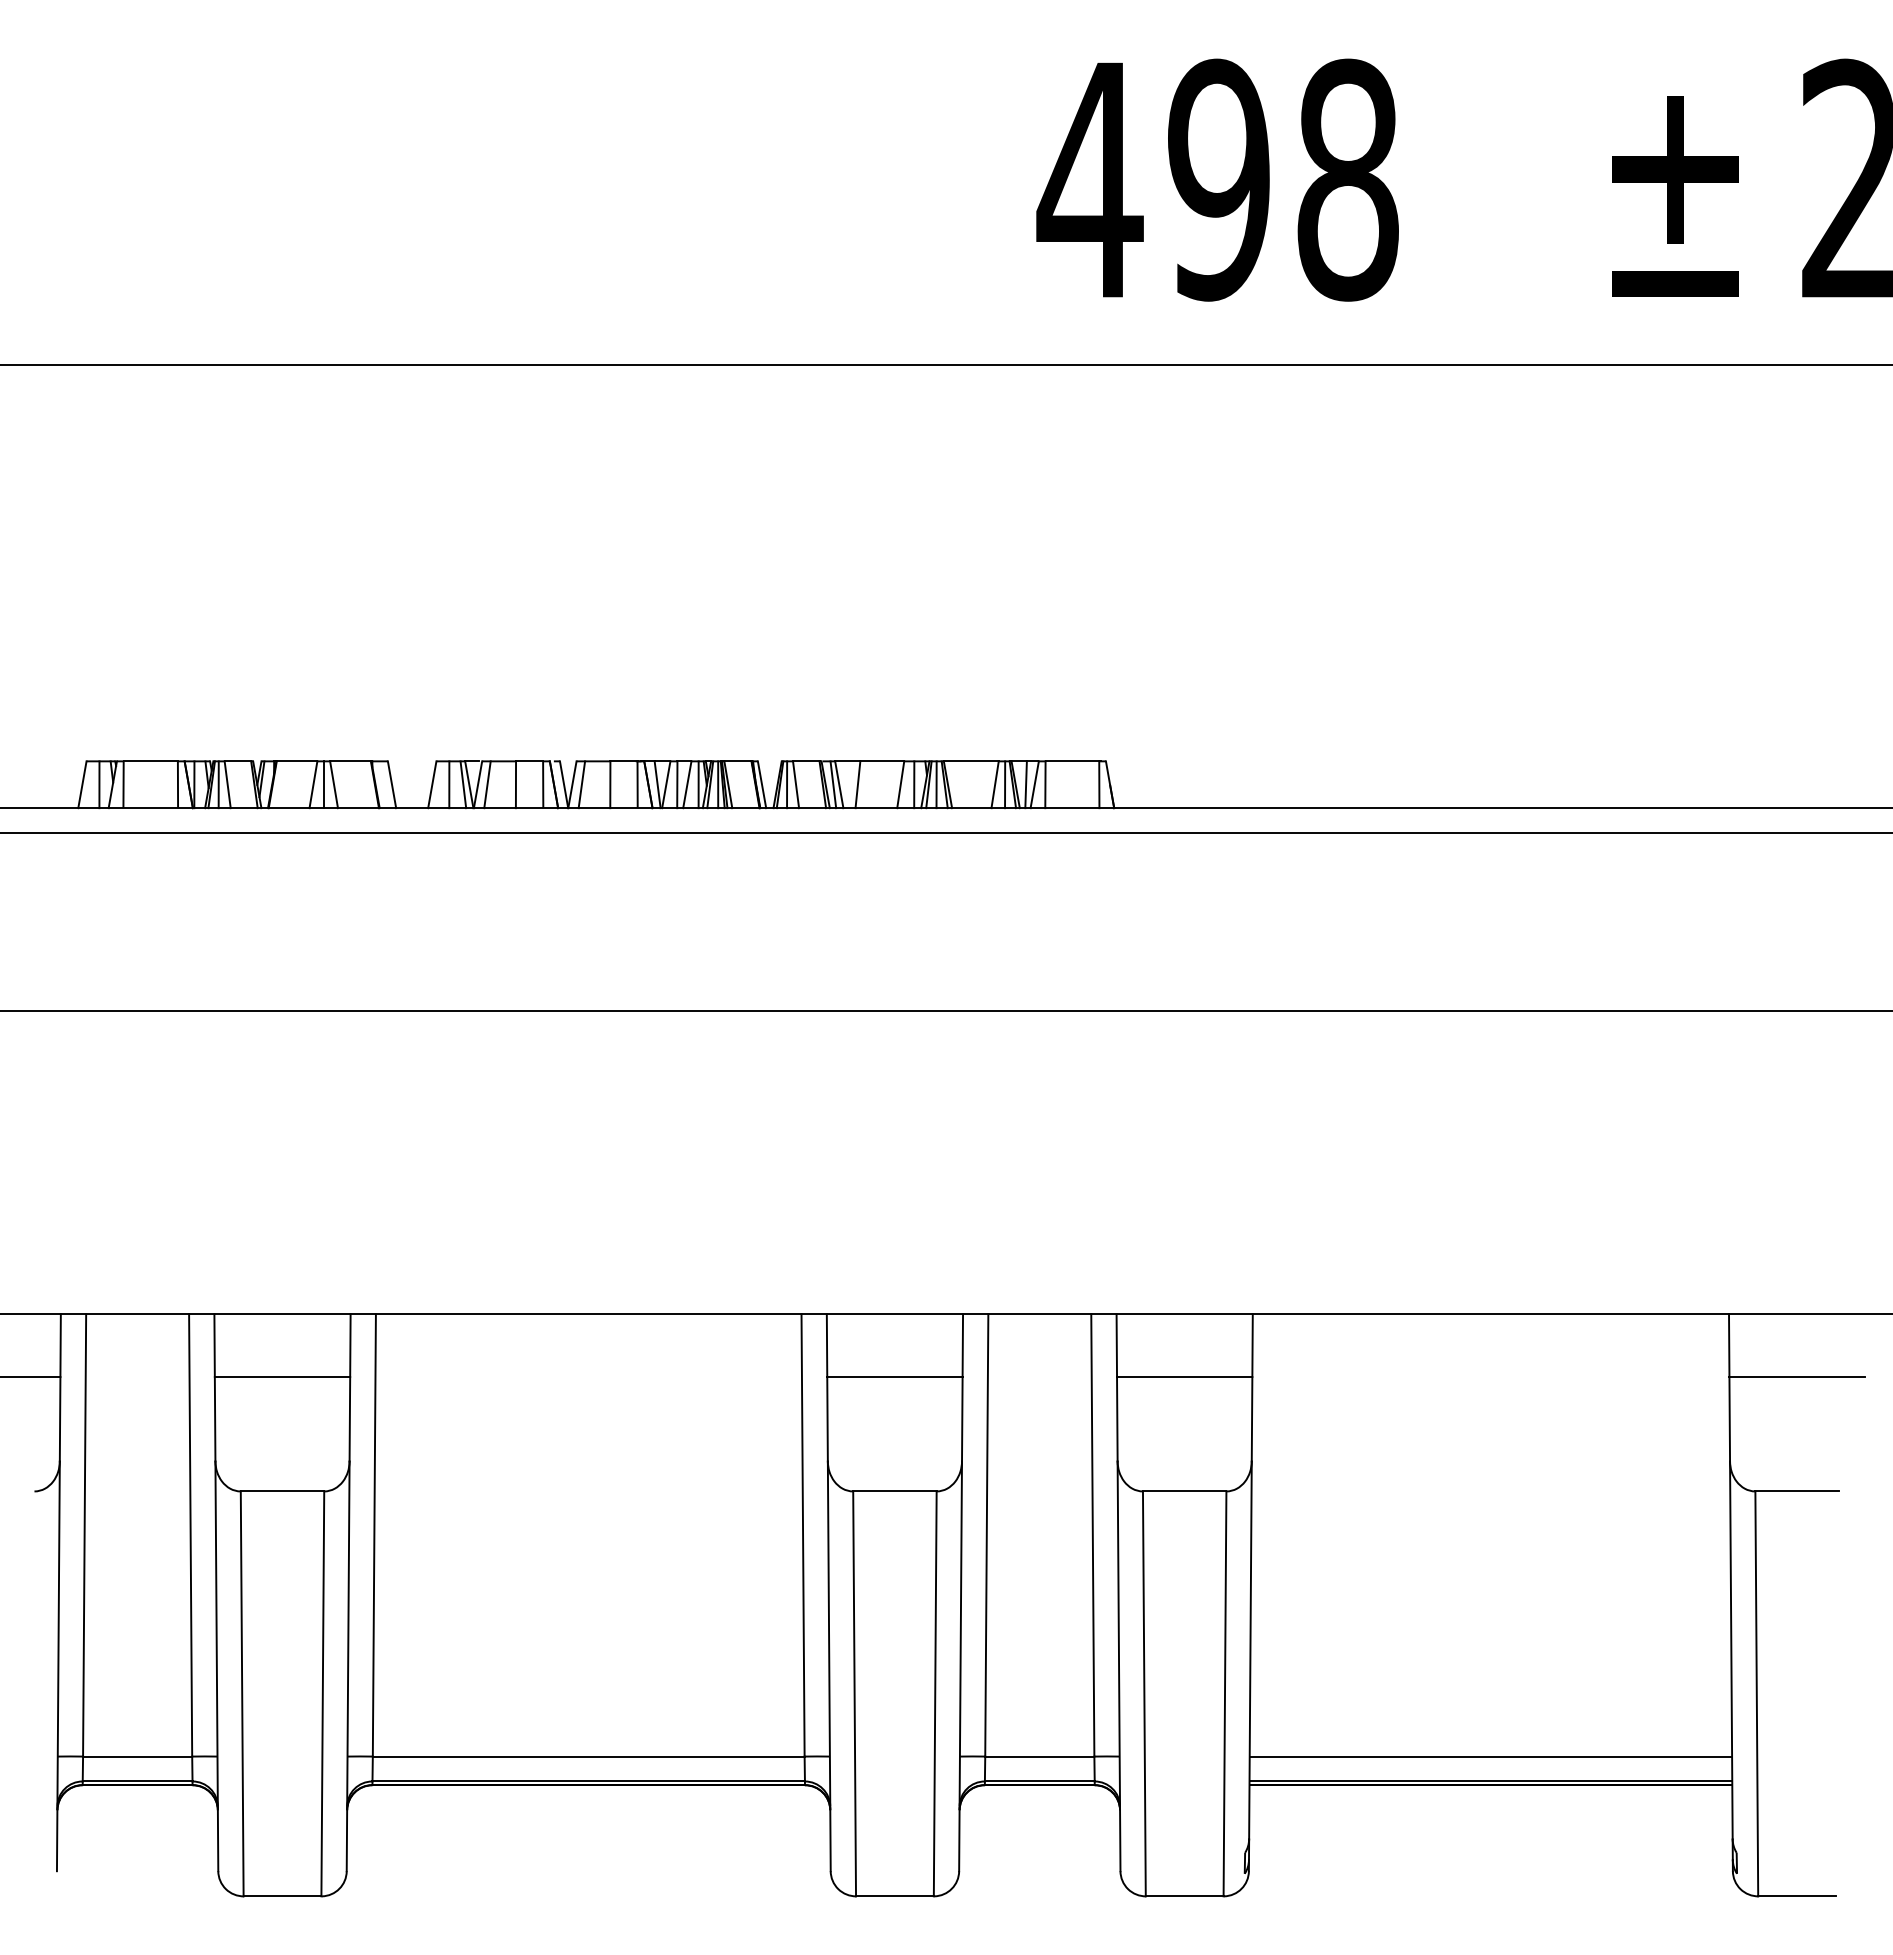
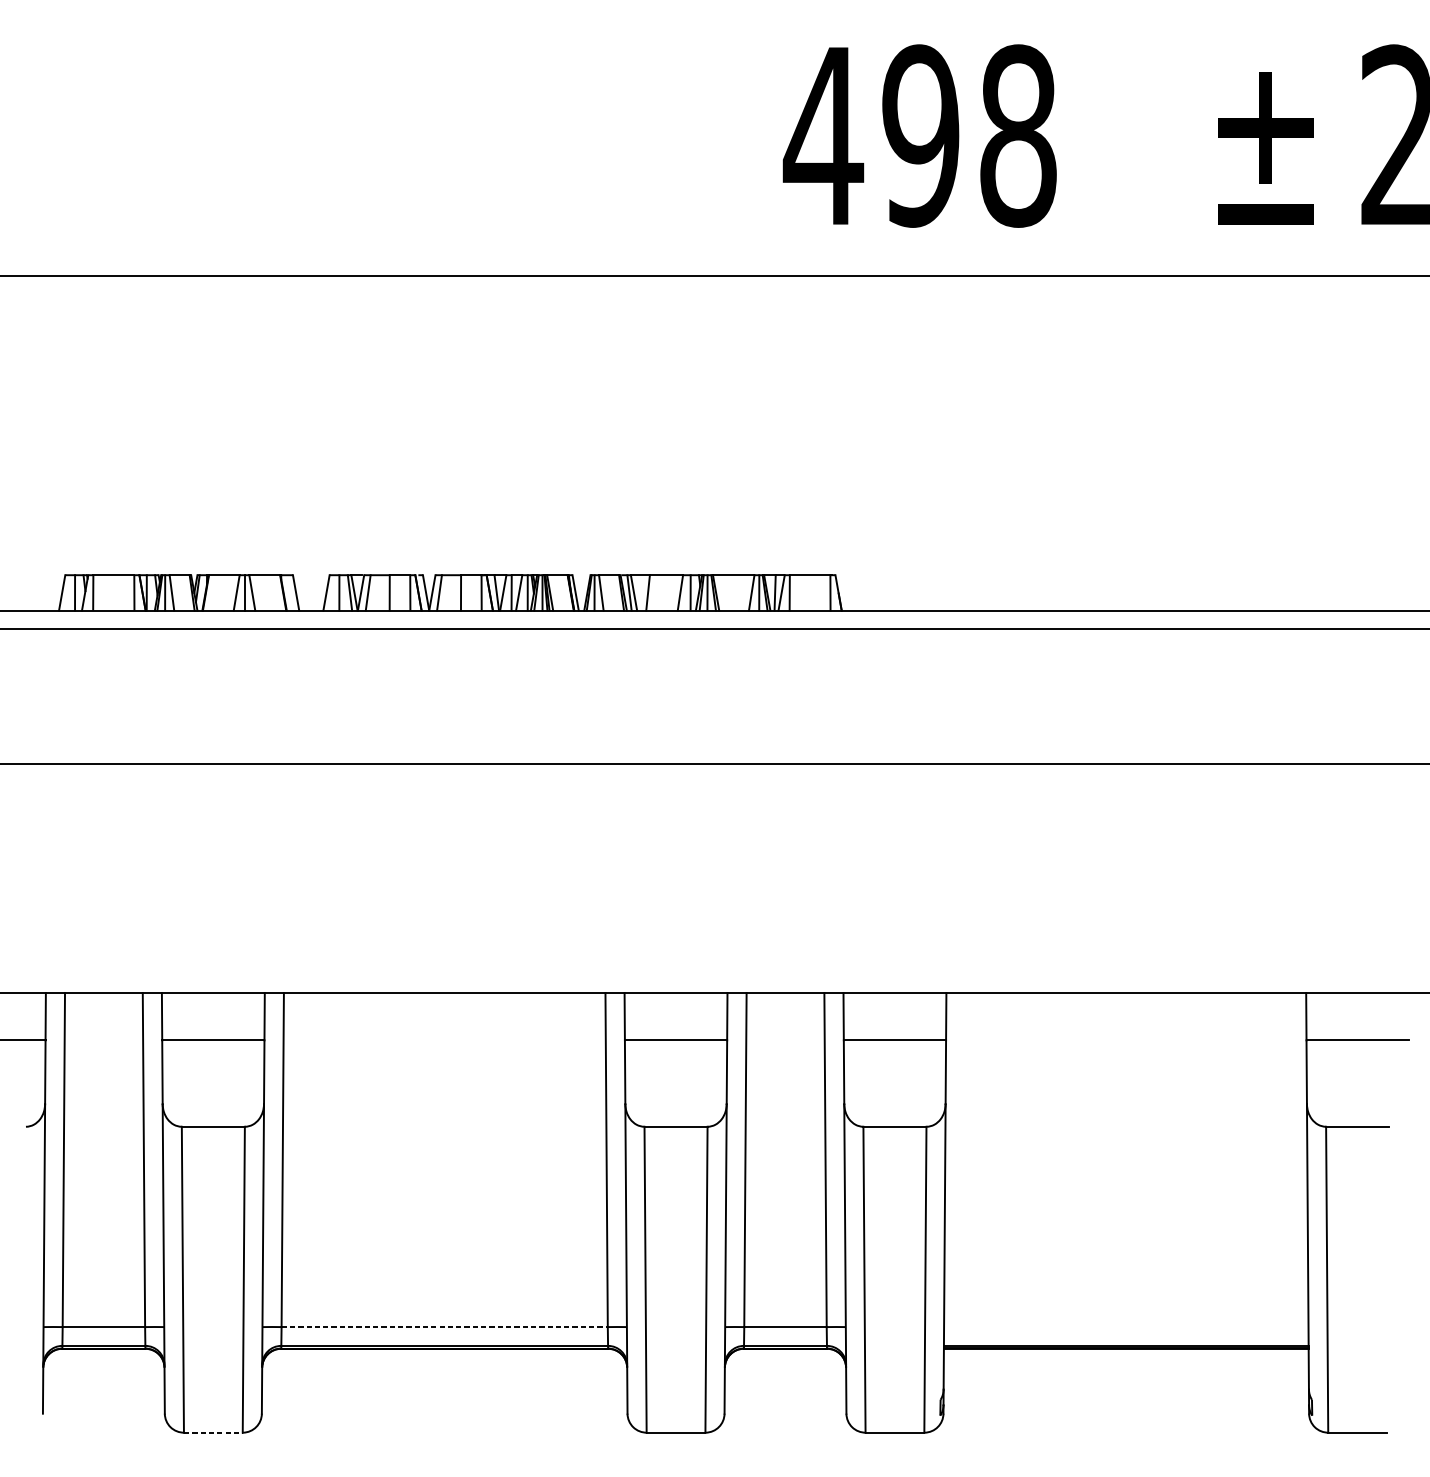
line: (588, 1756) -> (444, 1327), solid -> dashed
line: (1490, 1756) -> (1125, 1327), removed
line: (282, 1896) -> (213, 1432), solid -> dashed

